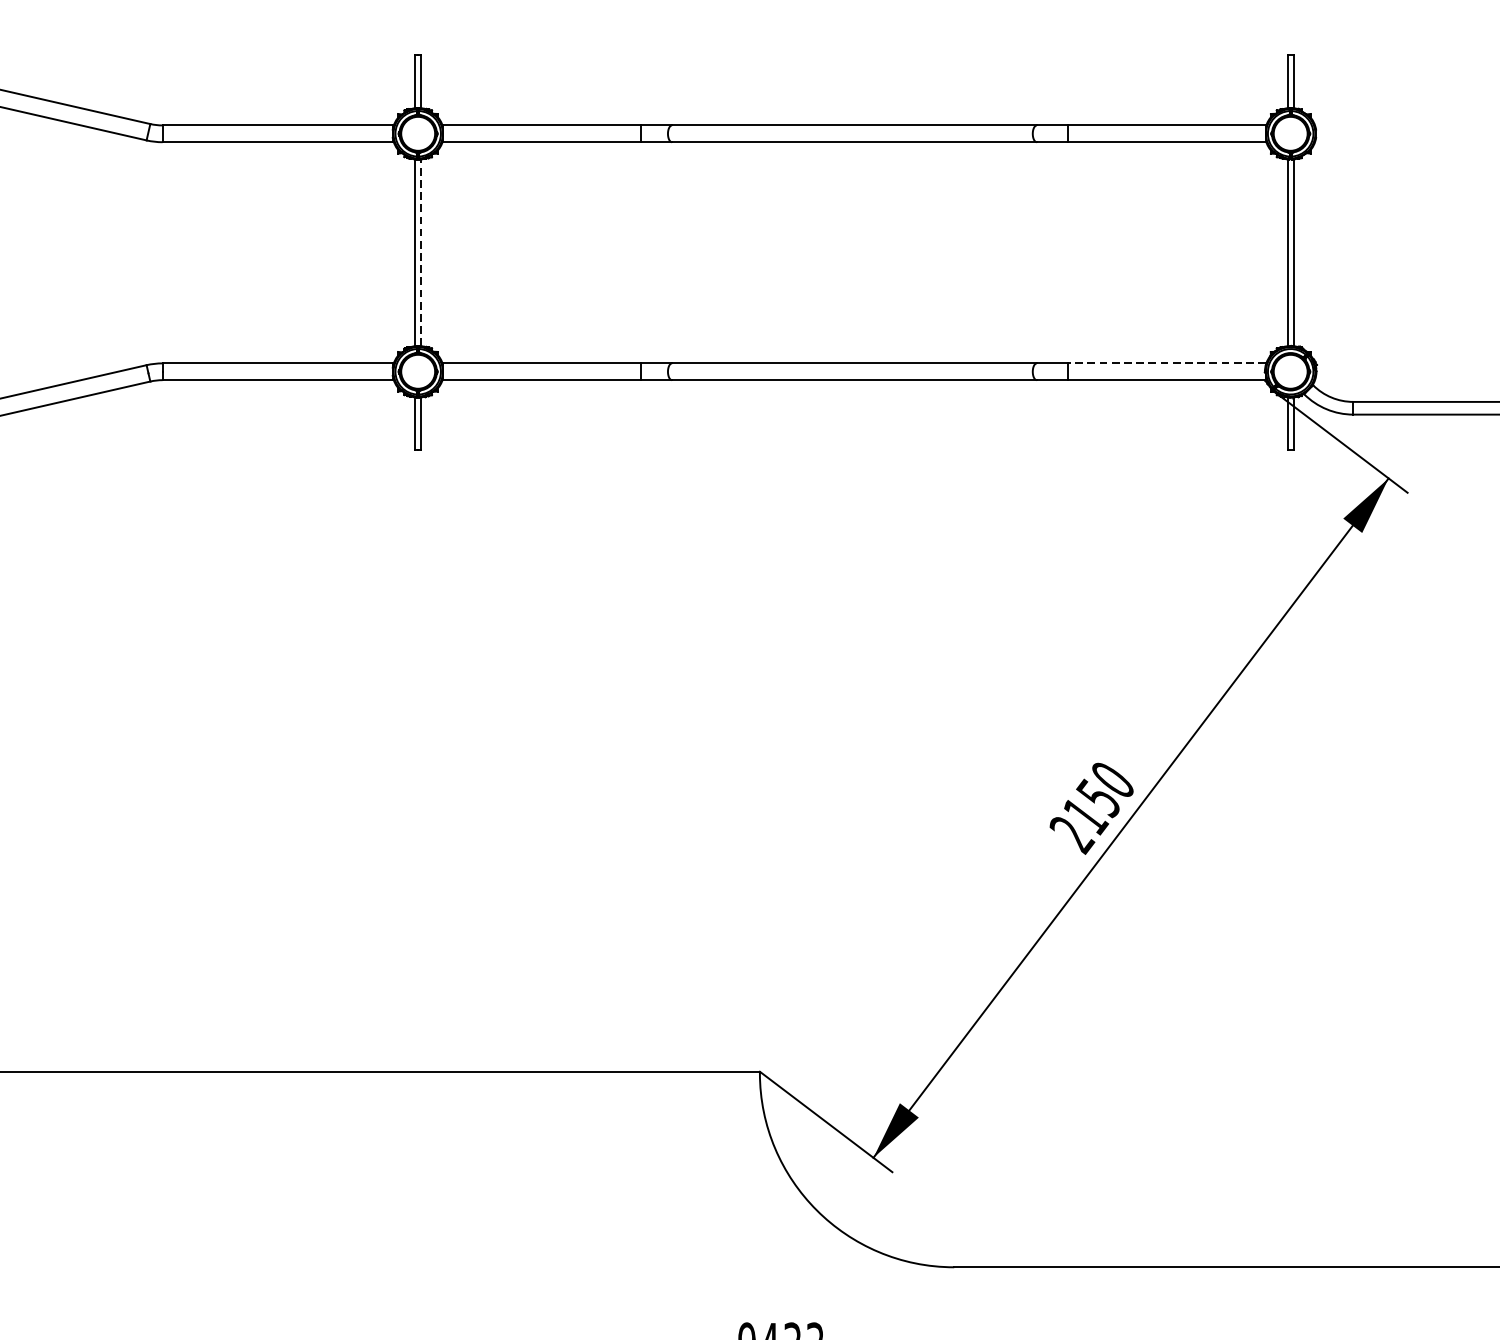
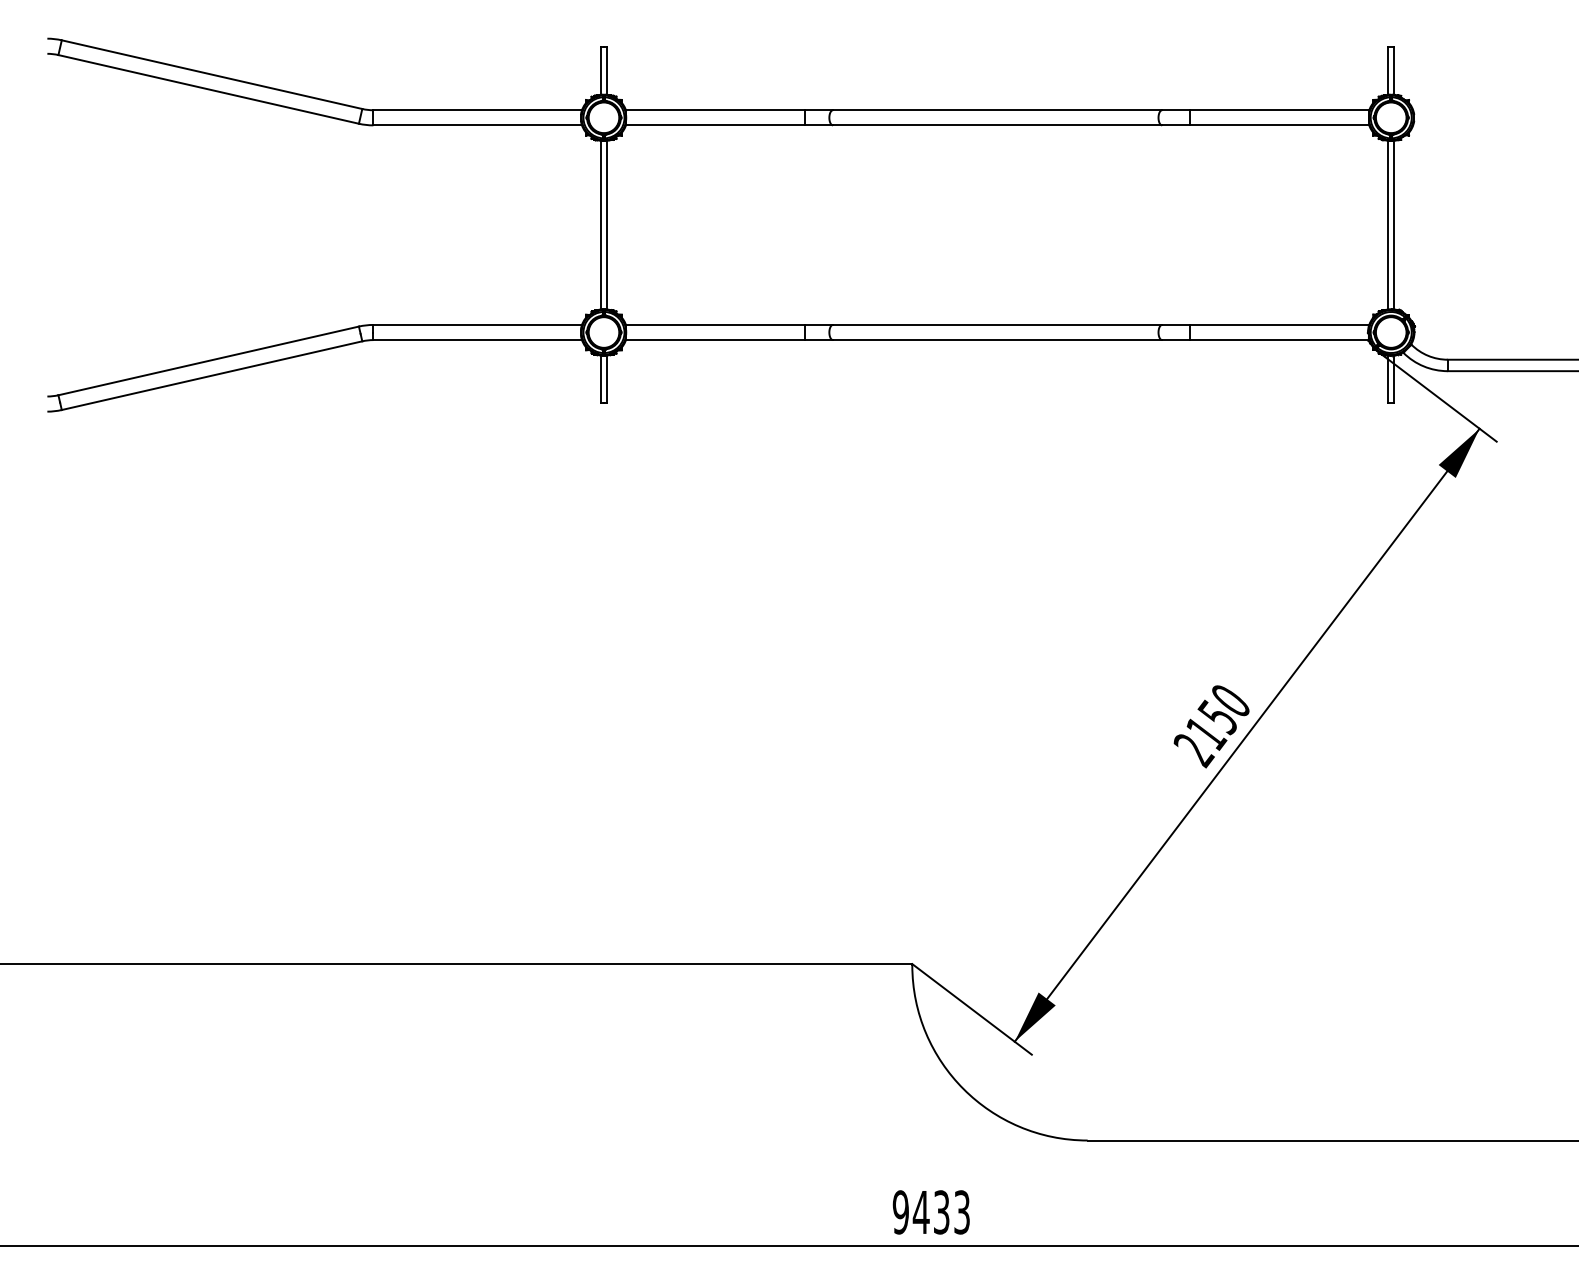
line: (420, 252) -> (606, 224), dashed -> solid
line: (1165, 362) -> (1278, 324), dashed -> solid

